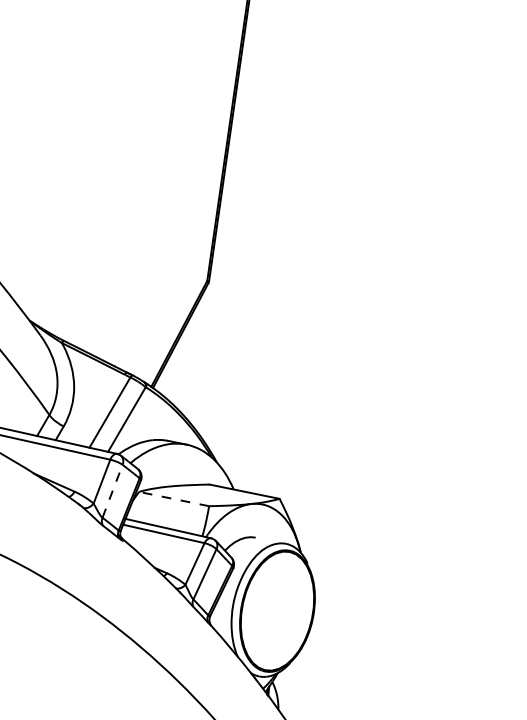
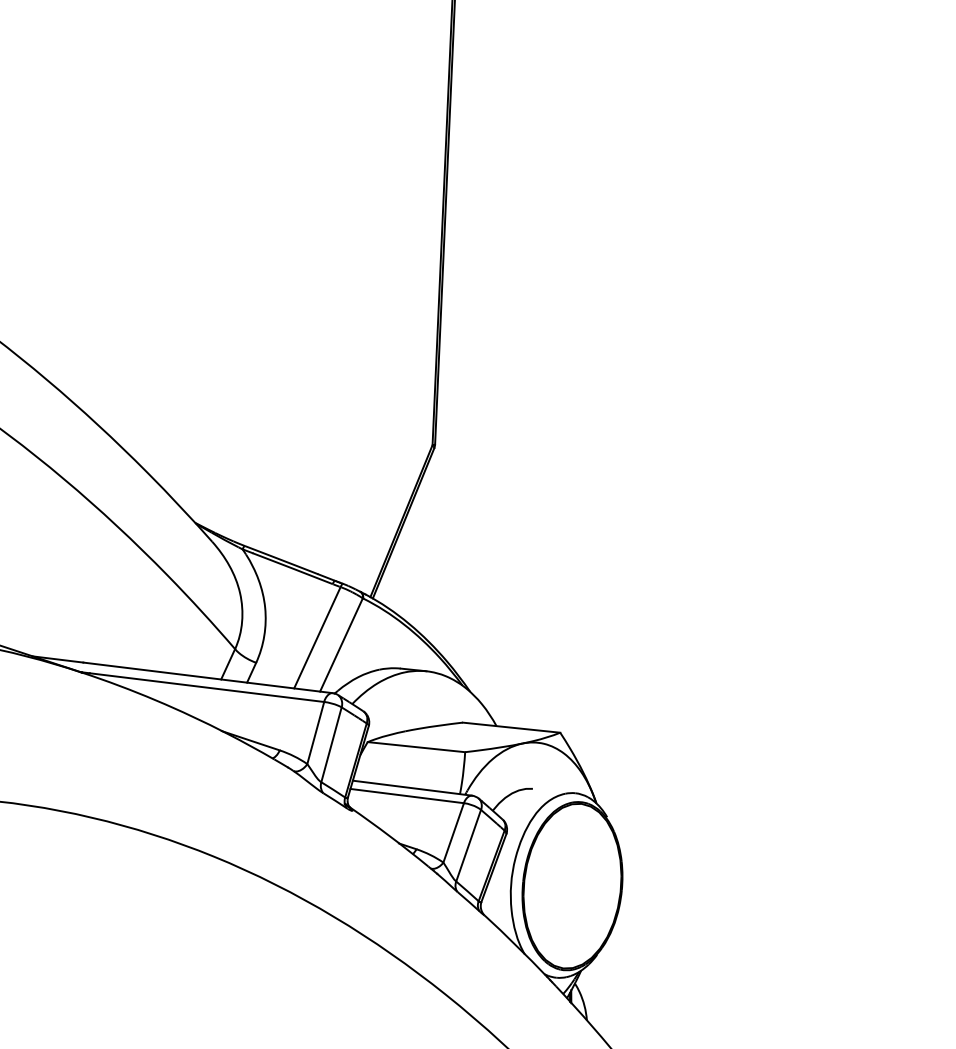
line: (112, 491) -> (331, 744), dashed -> solid
line: (174, 499) -> (416, 747), dashed -> solid

